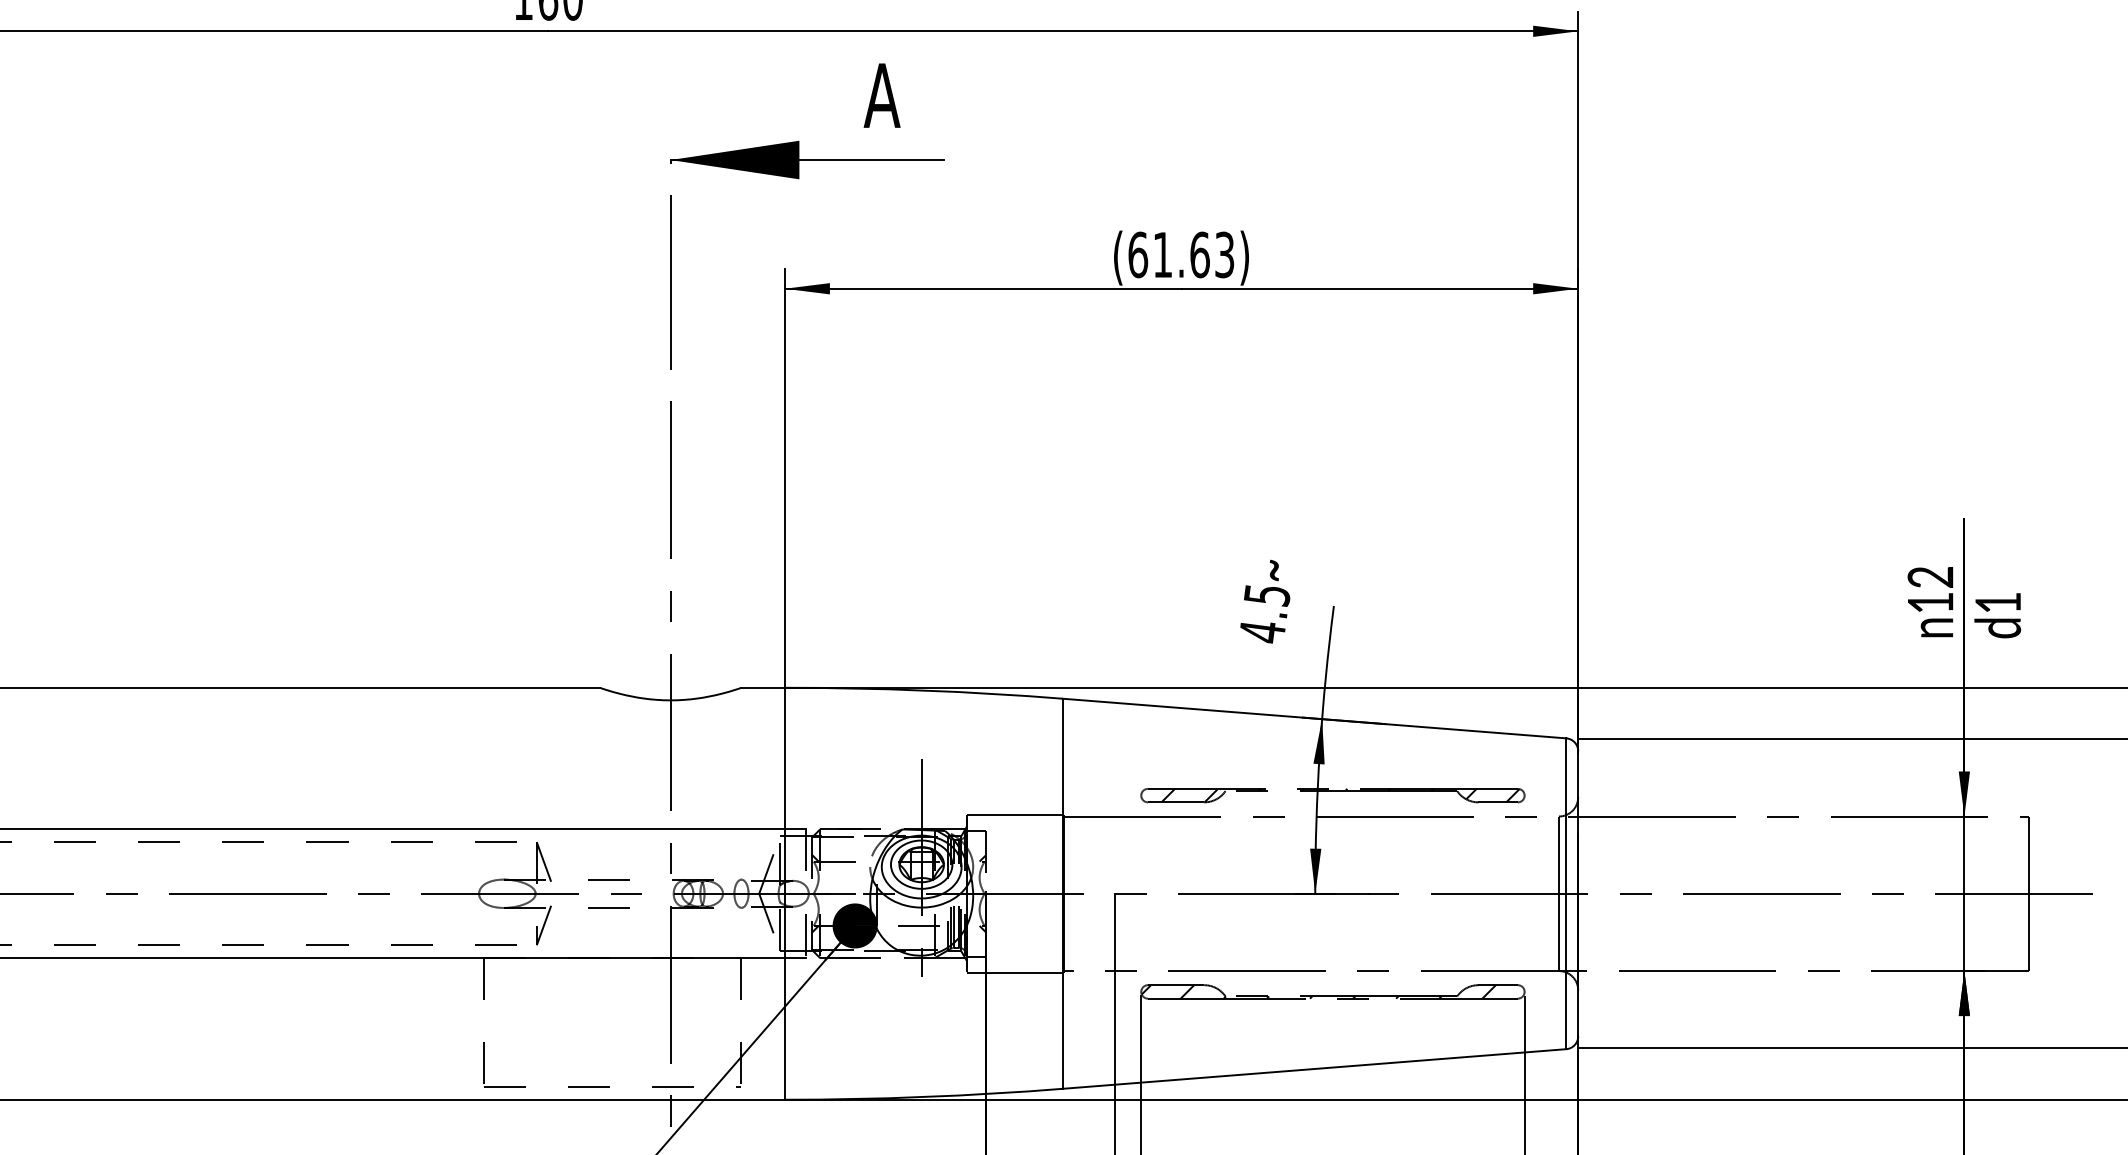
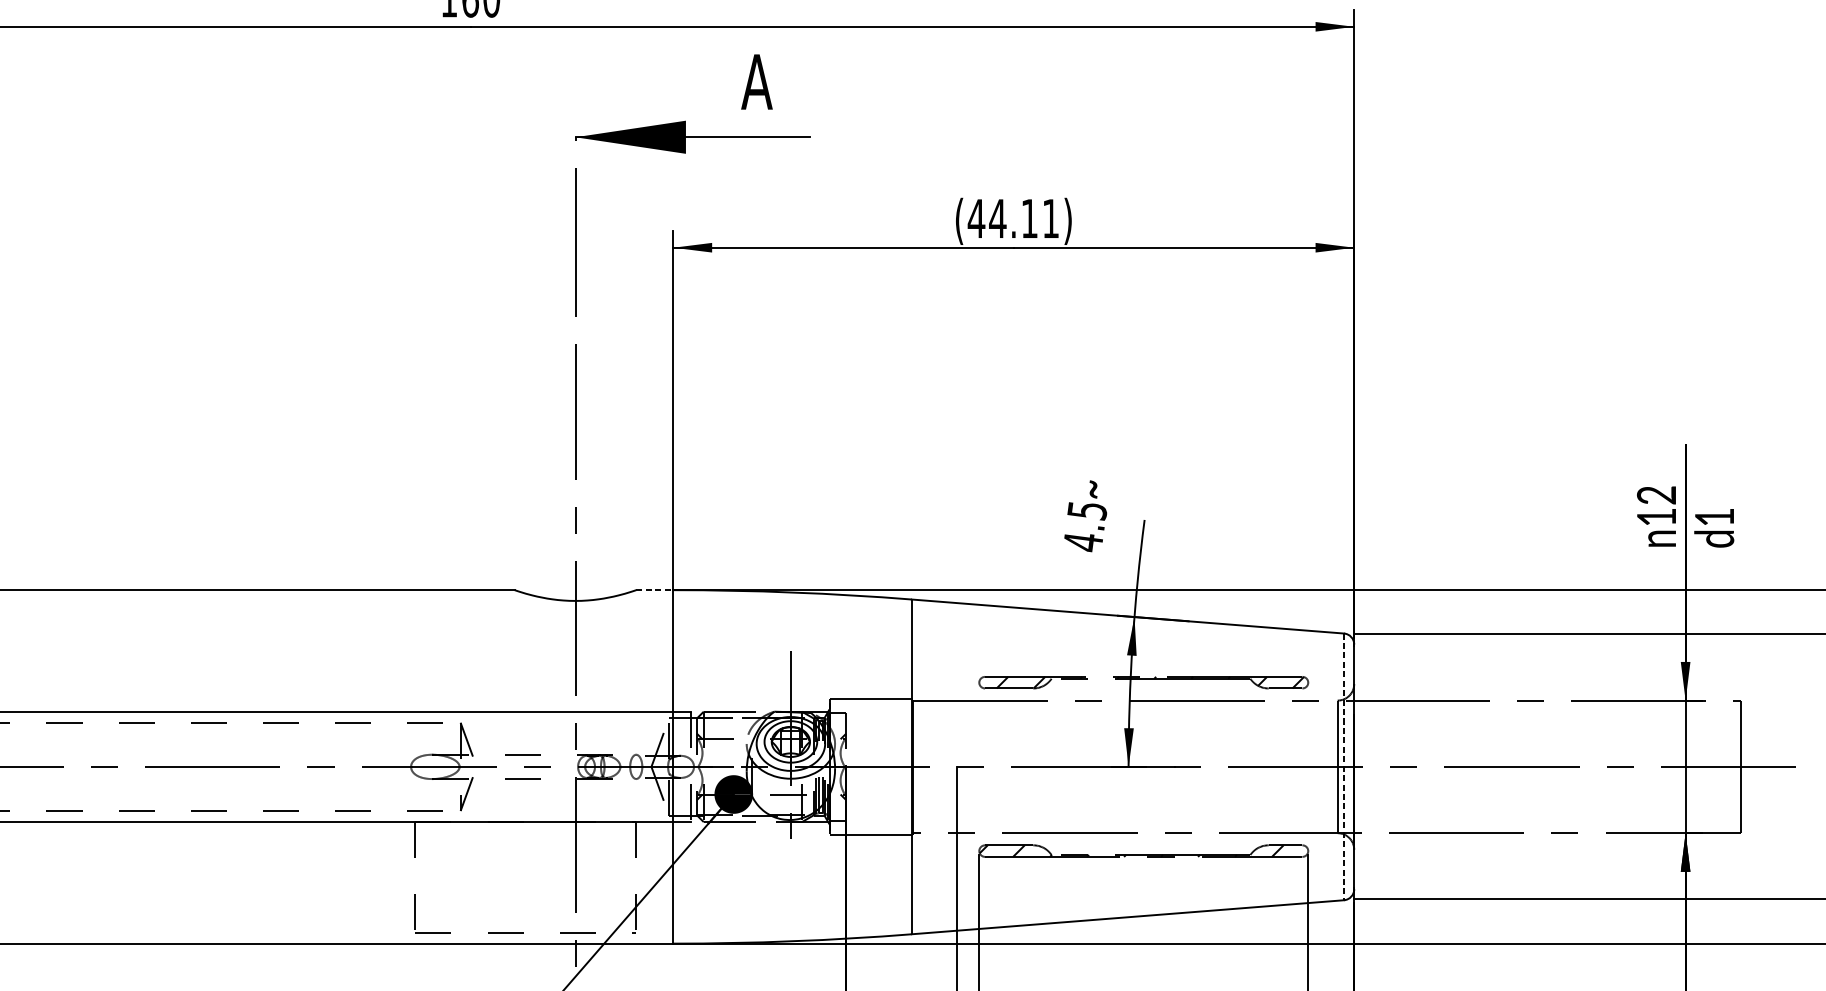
text: (1180, 254) -> (1012, 218), (61.63) -> (44.11)
line: (763, 687) -> (655, 589), solid -> dashed
line: (1566, 894) -> (1344, 767), solid -> dashed

